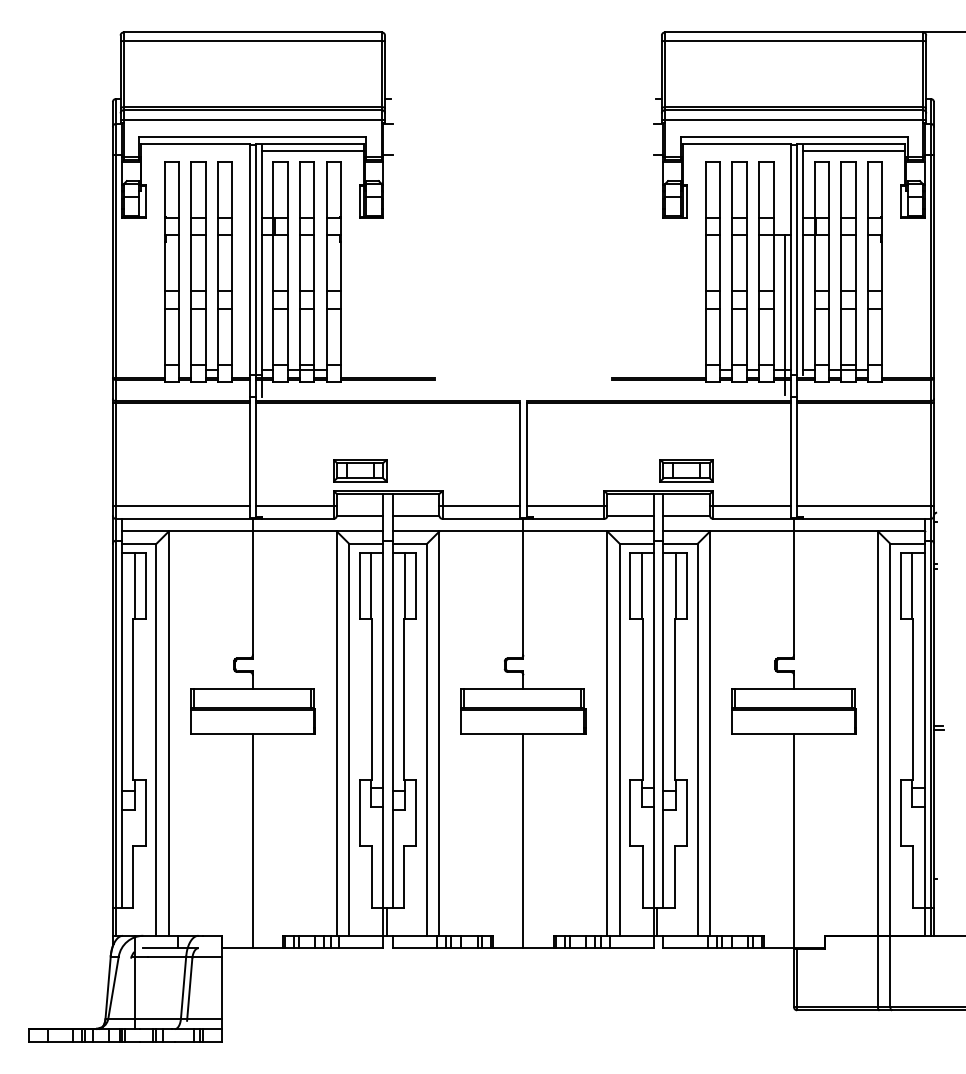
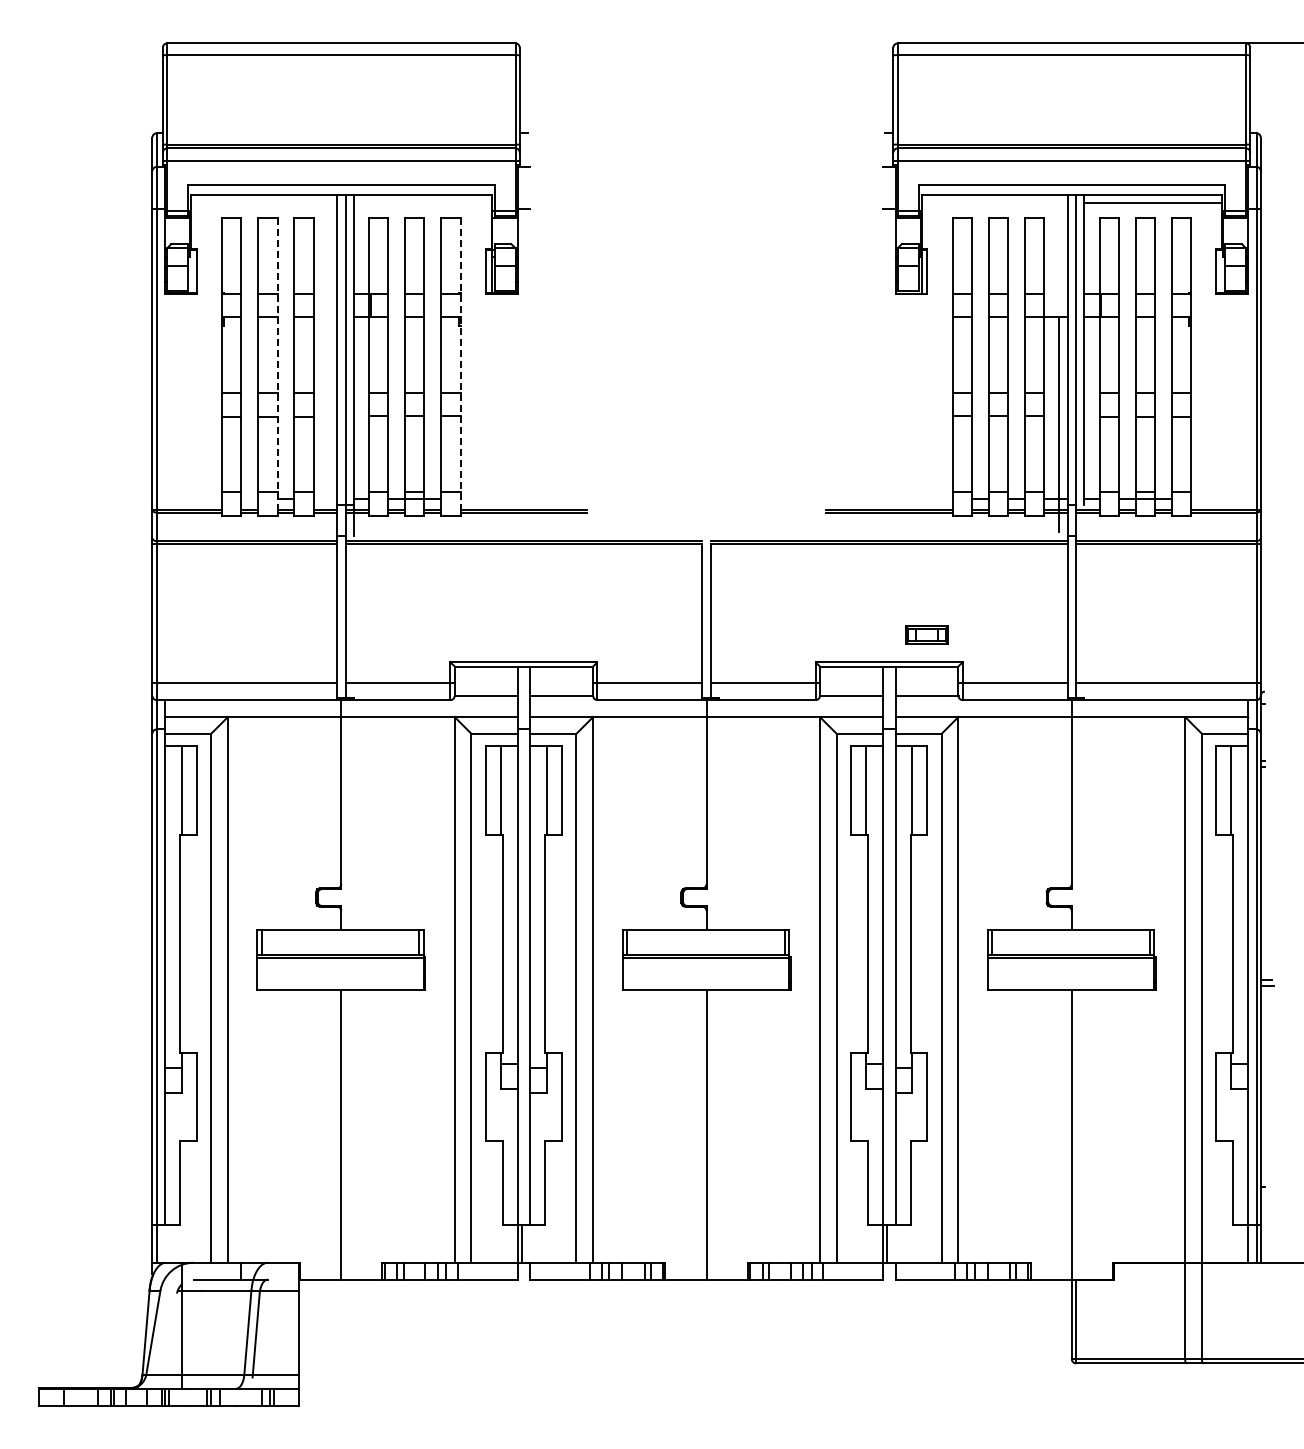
line: (312, 150) -> (422, 203), removed
line: (205, 269) -> (277, 363), solid -> dashed
line: (341, 269) -> (460, 363), solid -> dashed
part: (359, 470) -> (485, 634), removed
part: (686, 470) -> (926, 634), size x0.6

